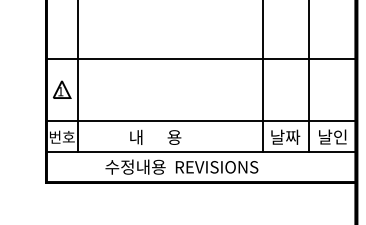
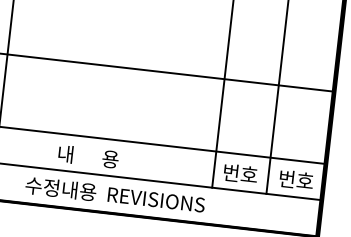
text: (285, 136) -> (240, 173), 날짜 -> 번호
text: (333, 136) -> (296, 179), 날인 -> 번호

